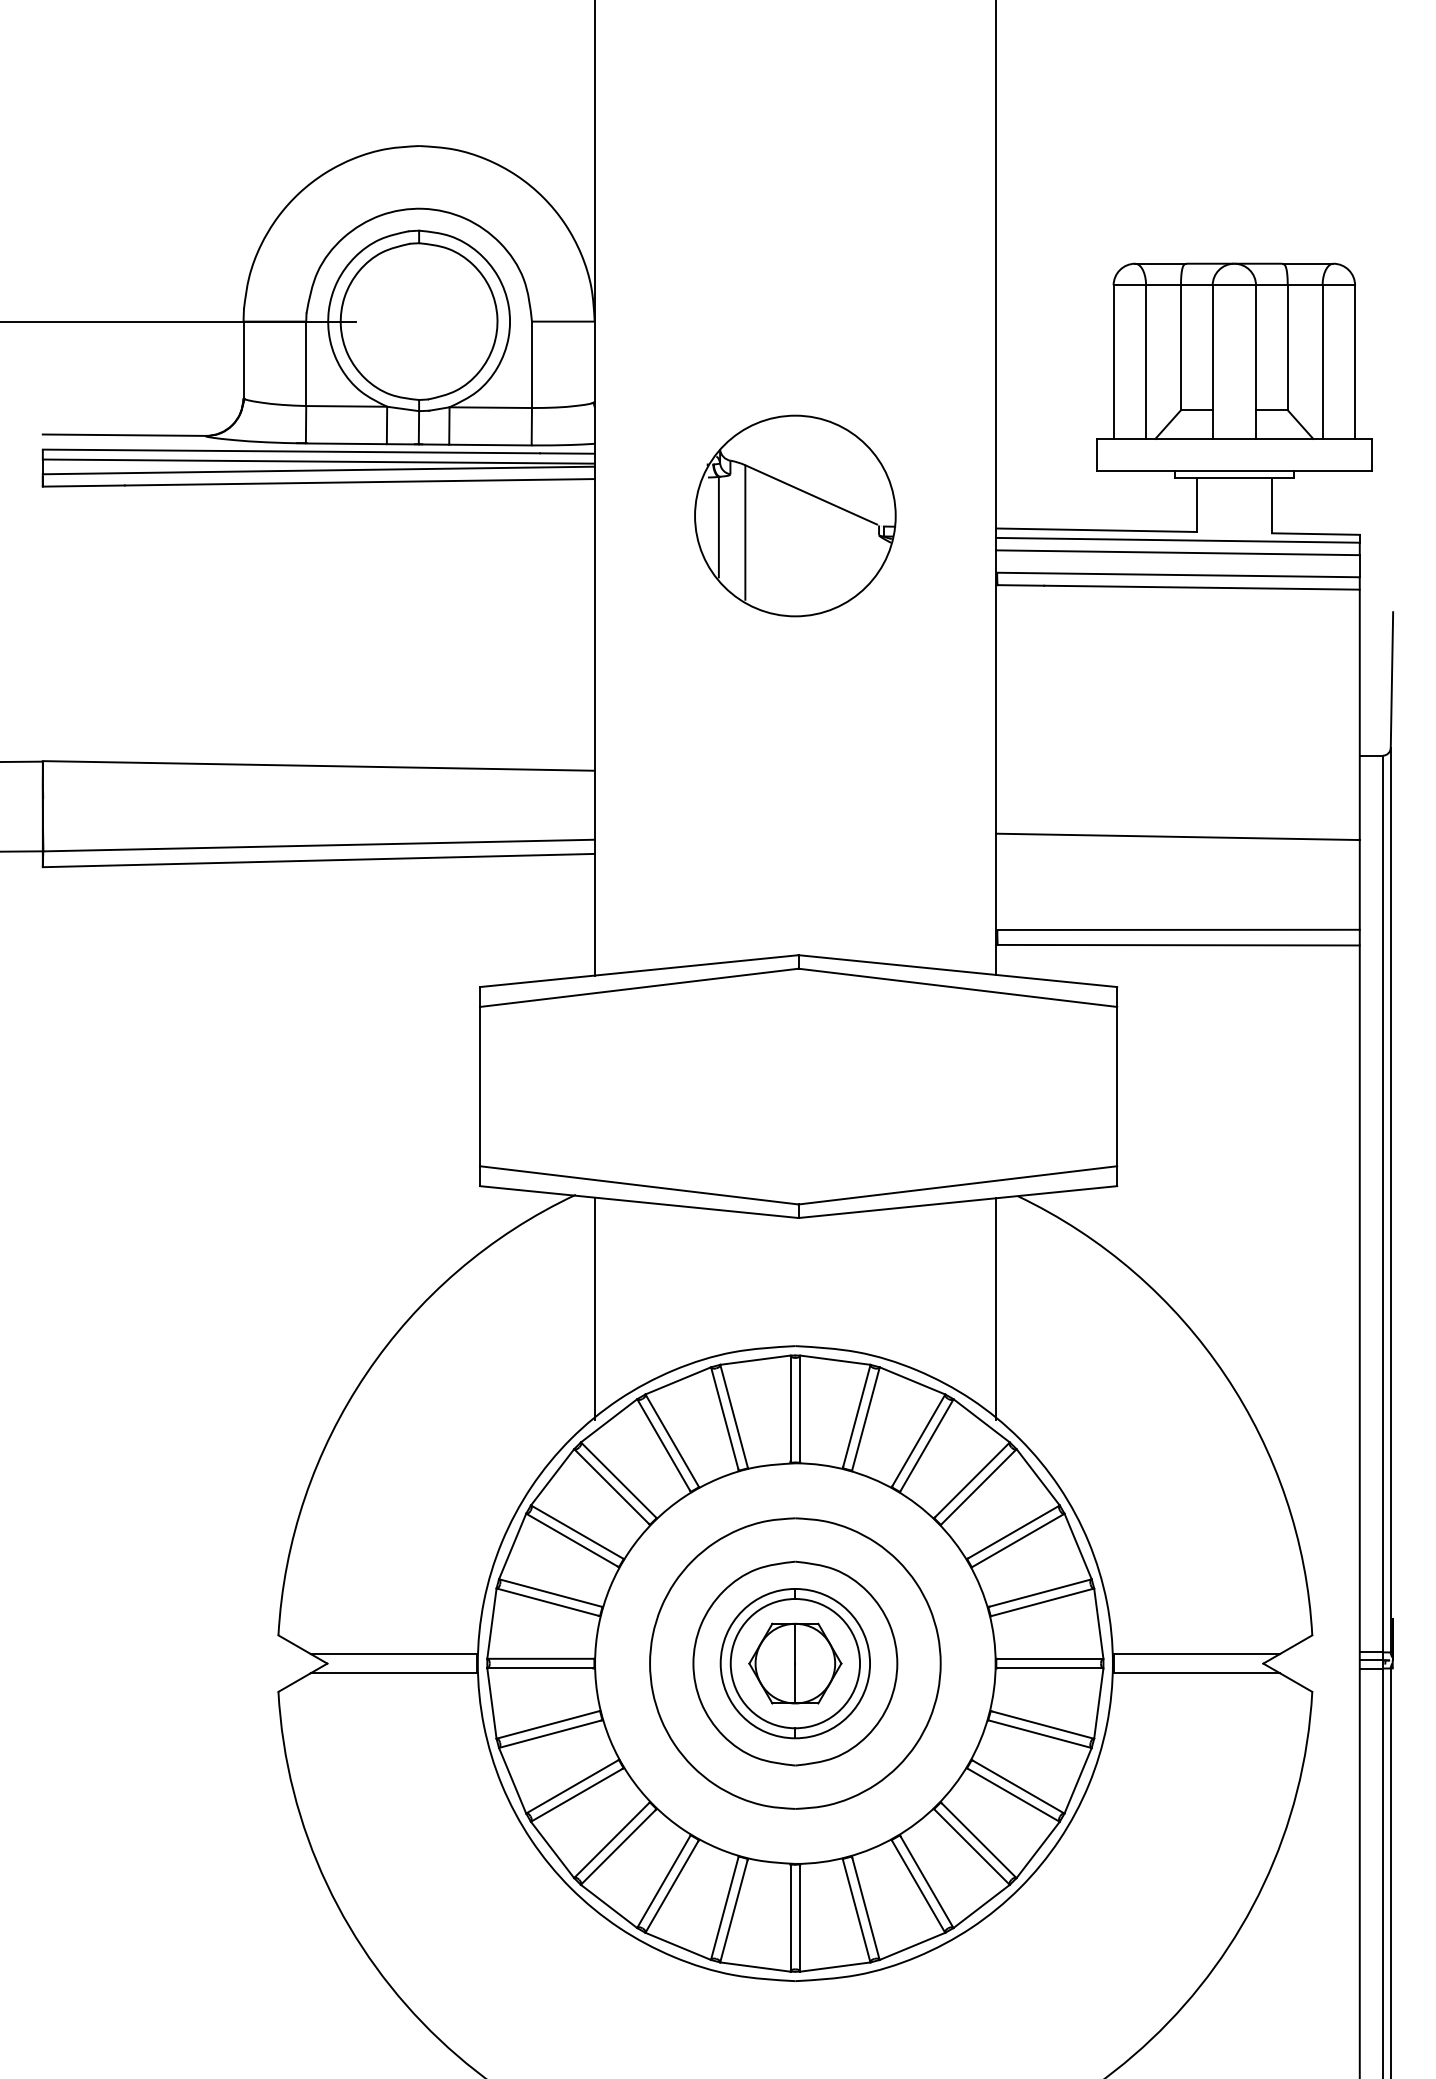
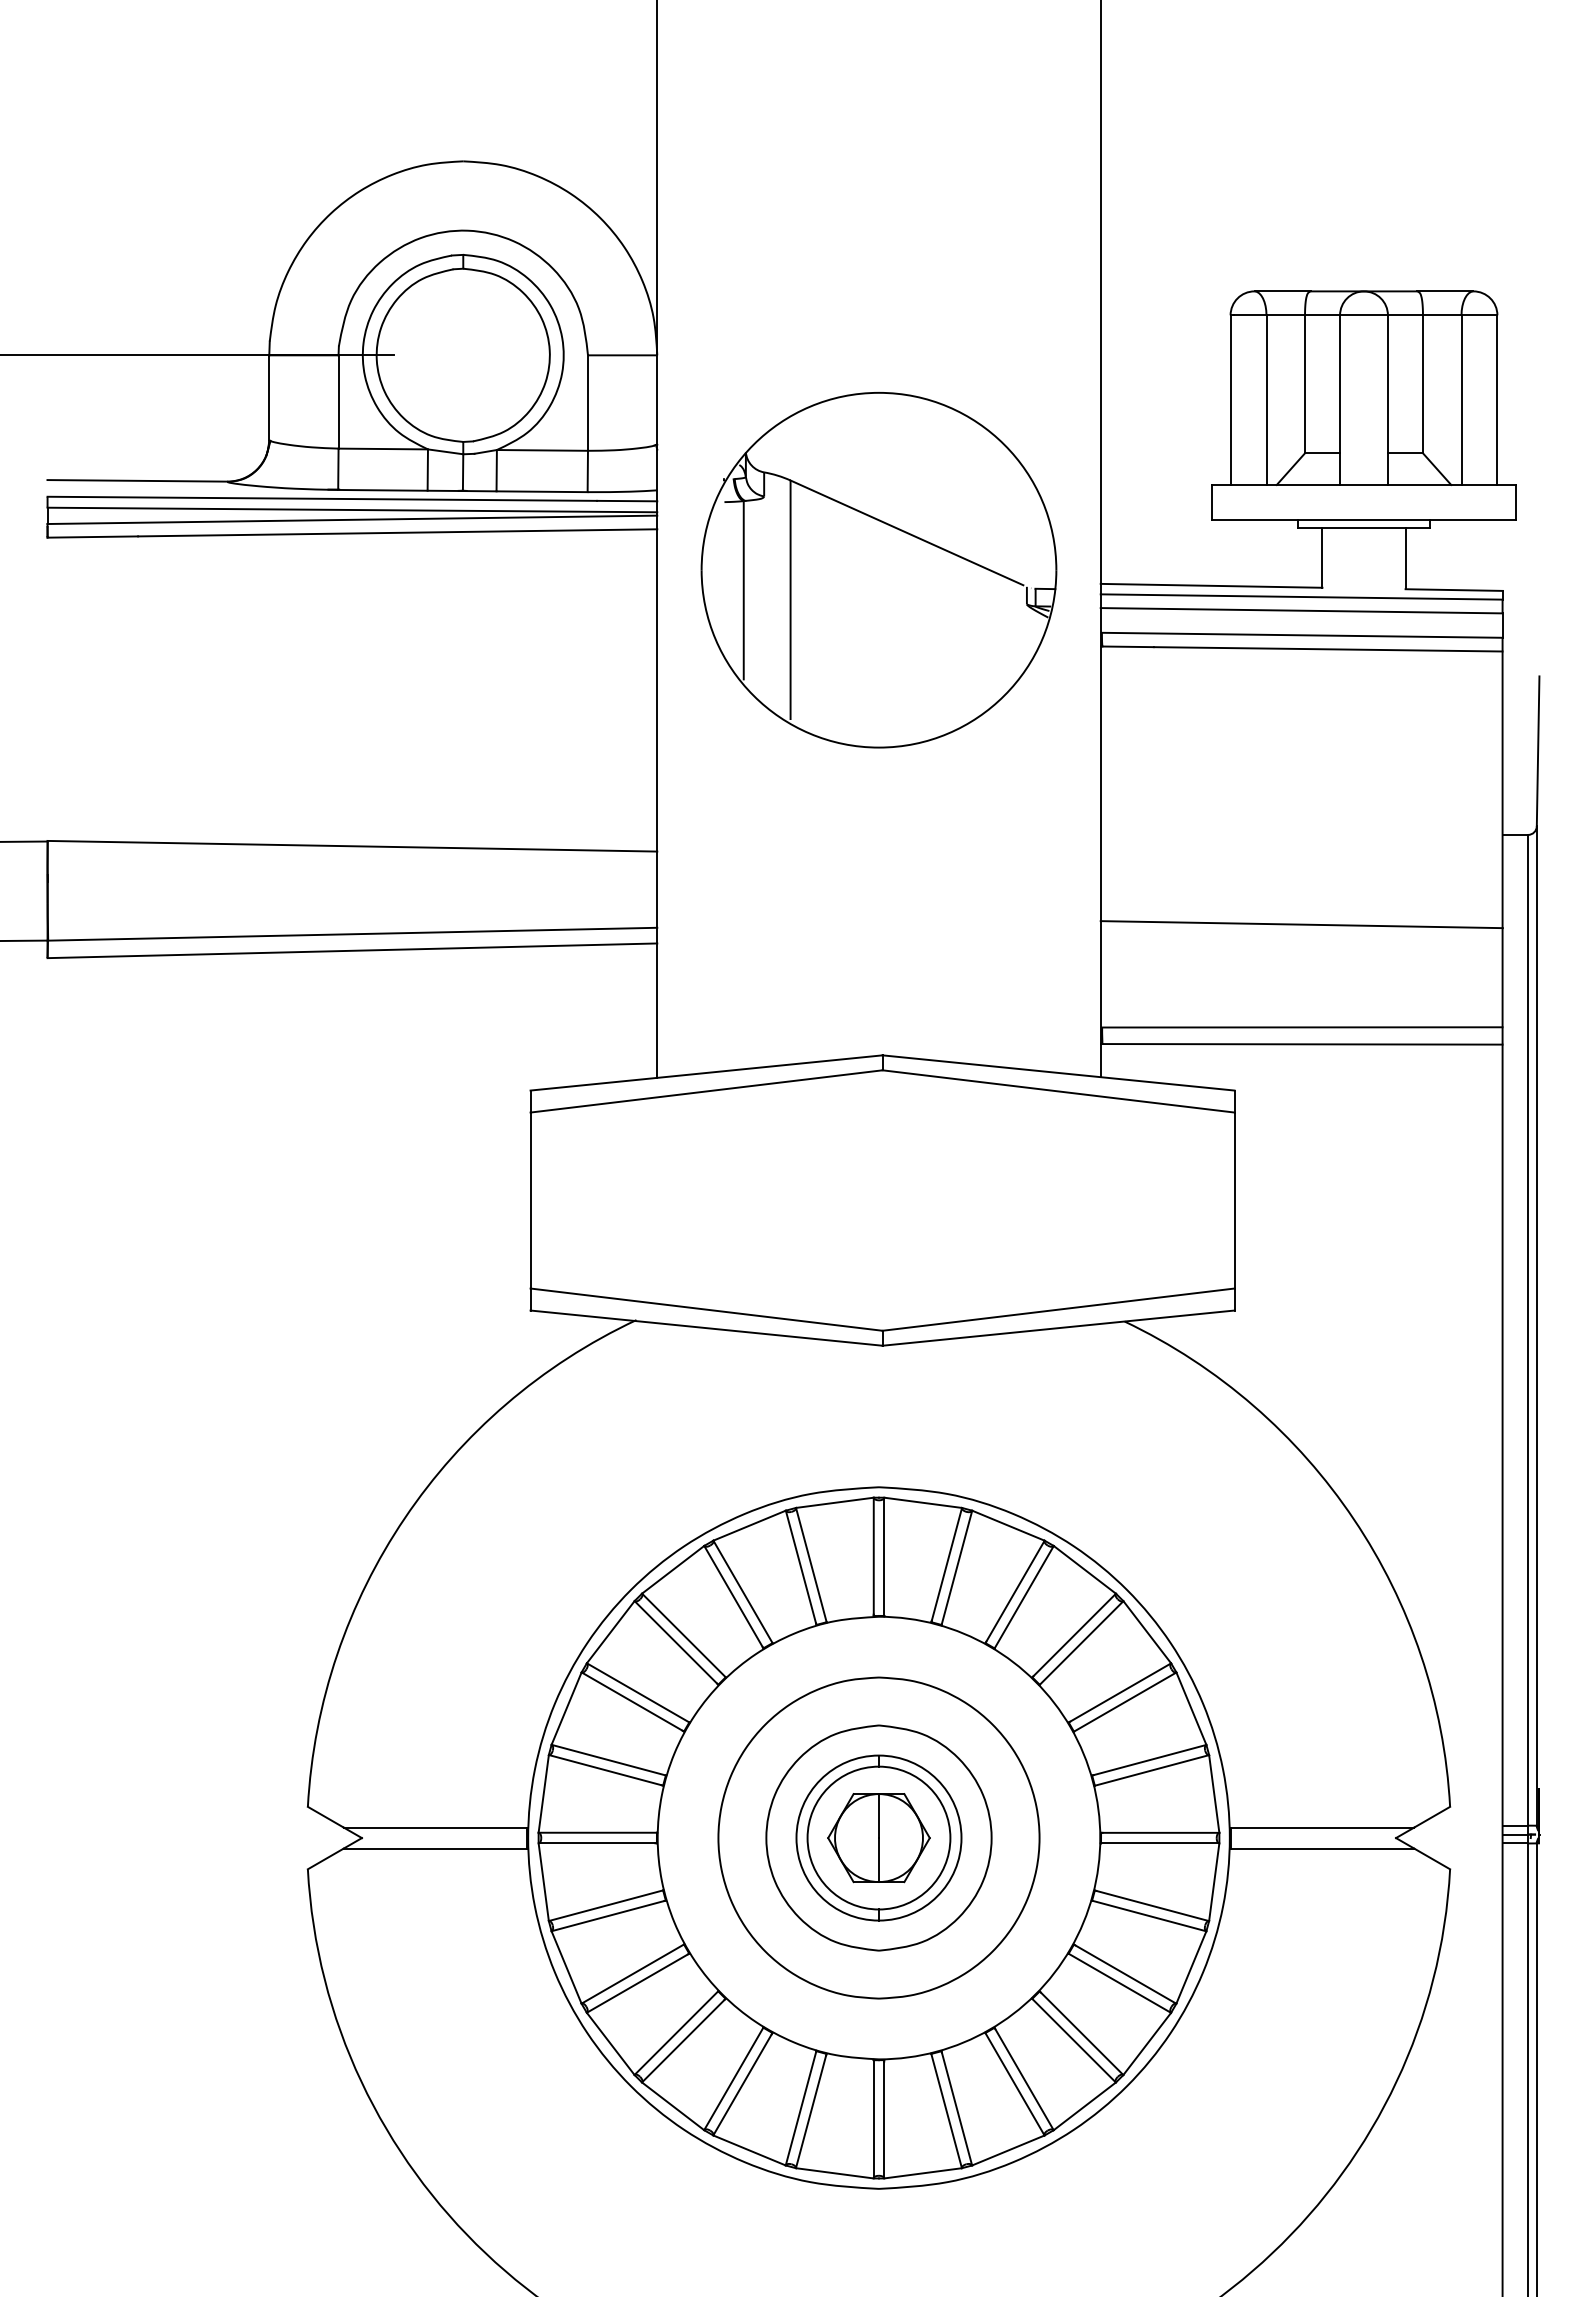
part: (794, 515) -> (878, 569), size x1.6
line: (594, 1308) -> (657, 1445), removed
line: (995, 1308) -> (1100, 1445), removed

